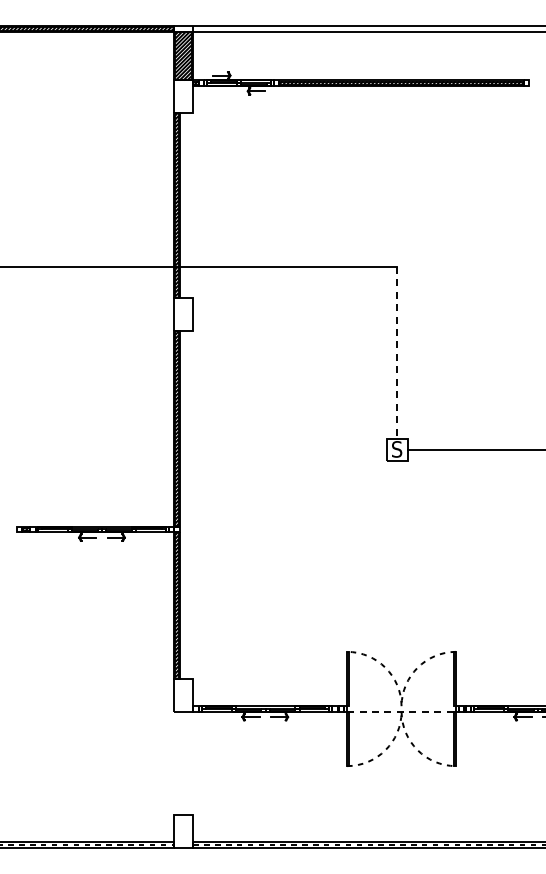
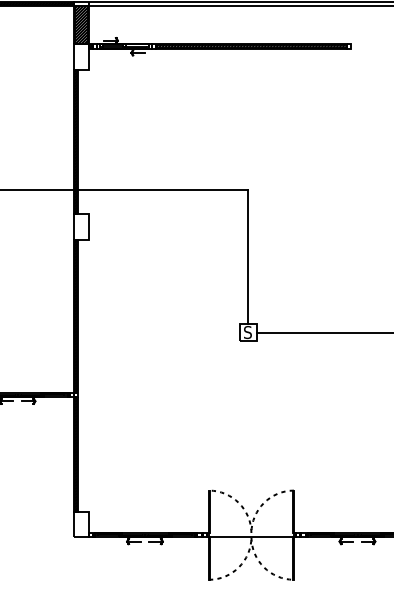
line: (397, 353) -> (248, 257), dashed -> solid
line: (402, 711) -> (252, 537), dashed -> solid

